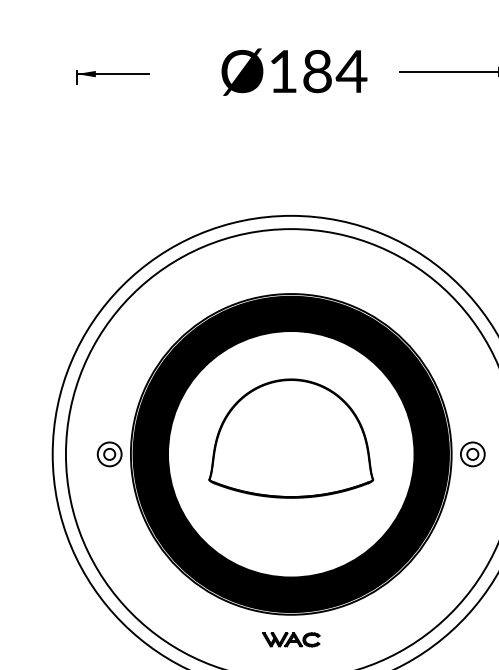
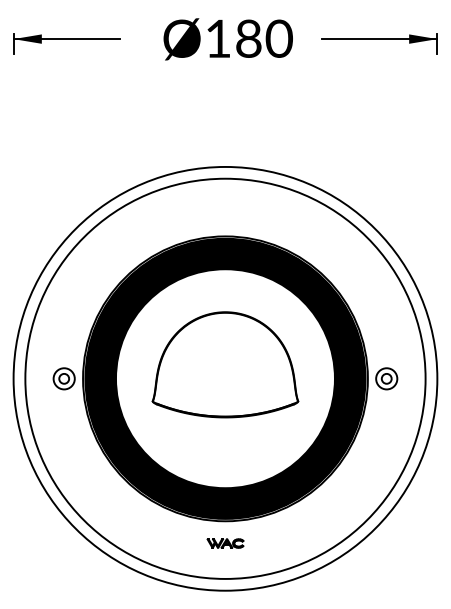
text: (350, 71) -> (278, 38), Ø184 -> Ø180
part: (112, 76) -> (66, 43), size x1.67
part: (291, 639) -> (225, 543), size x0.71

